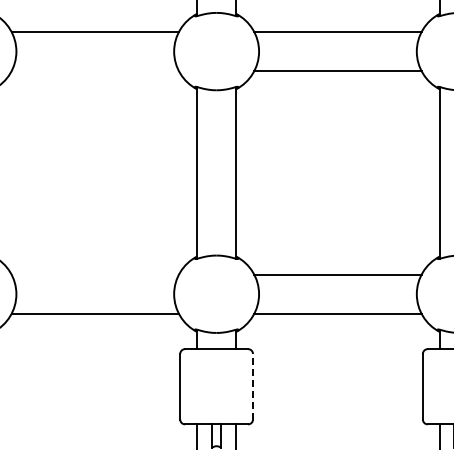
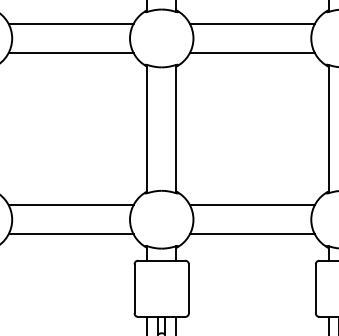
line: (94, 71) -> (70, 53), added
line: (94, 274) -> (70, 204), added
line: (253, 386) -> (189, 288), dashed -> solid

